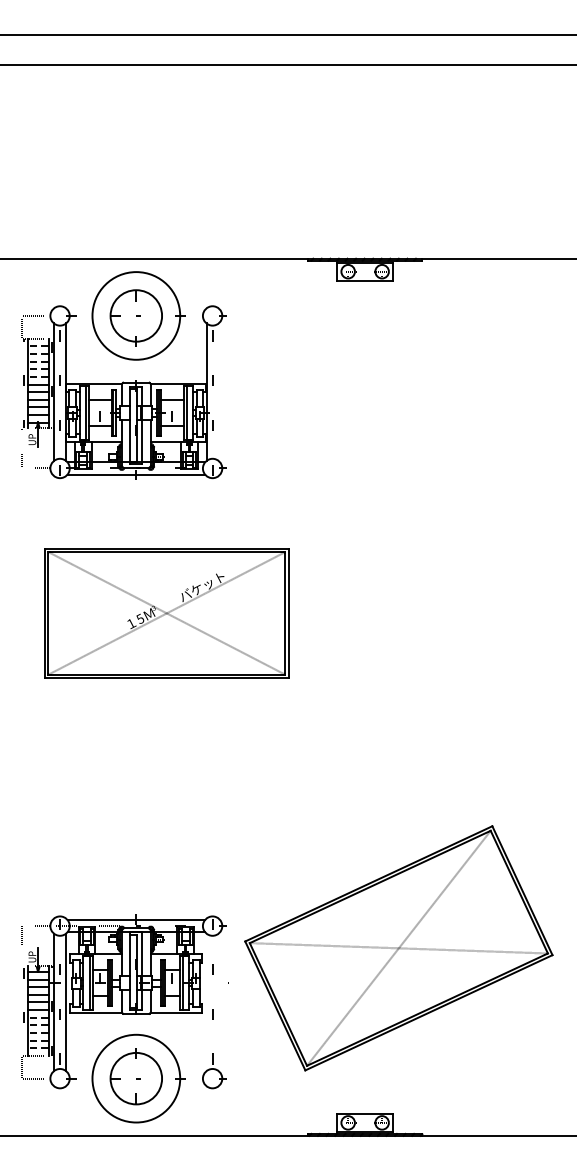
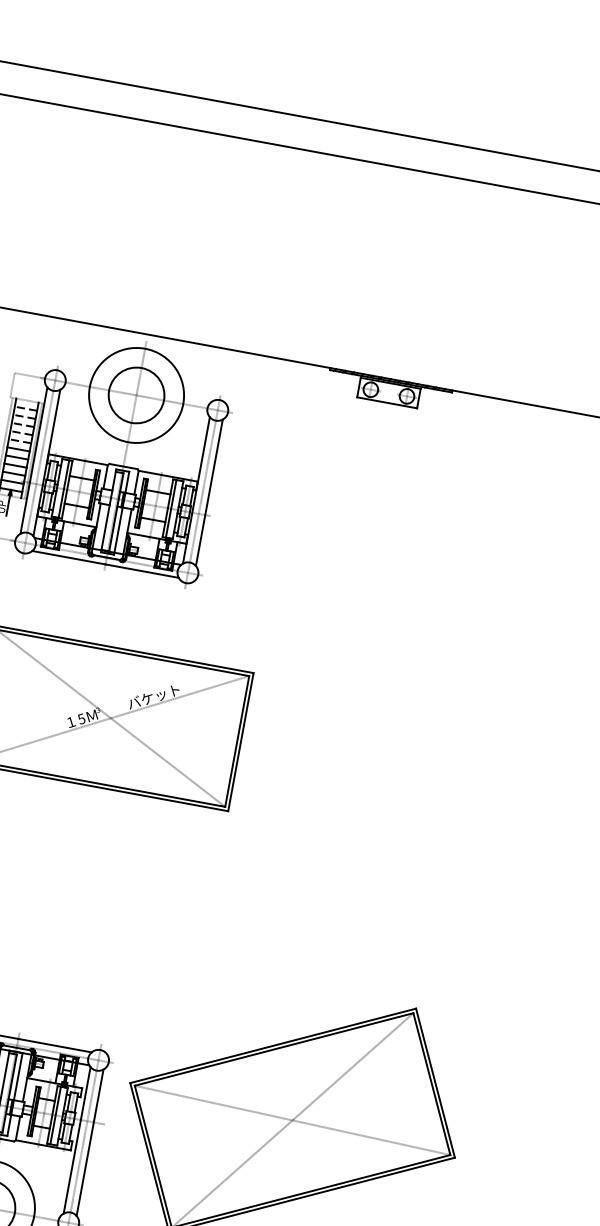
line: (218, 391) -> (209, 492), added
line: (206, 1002) -> (77, 1140), added
line: (218, 1002) -> (89, 1142), added

